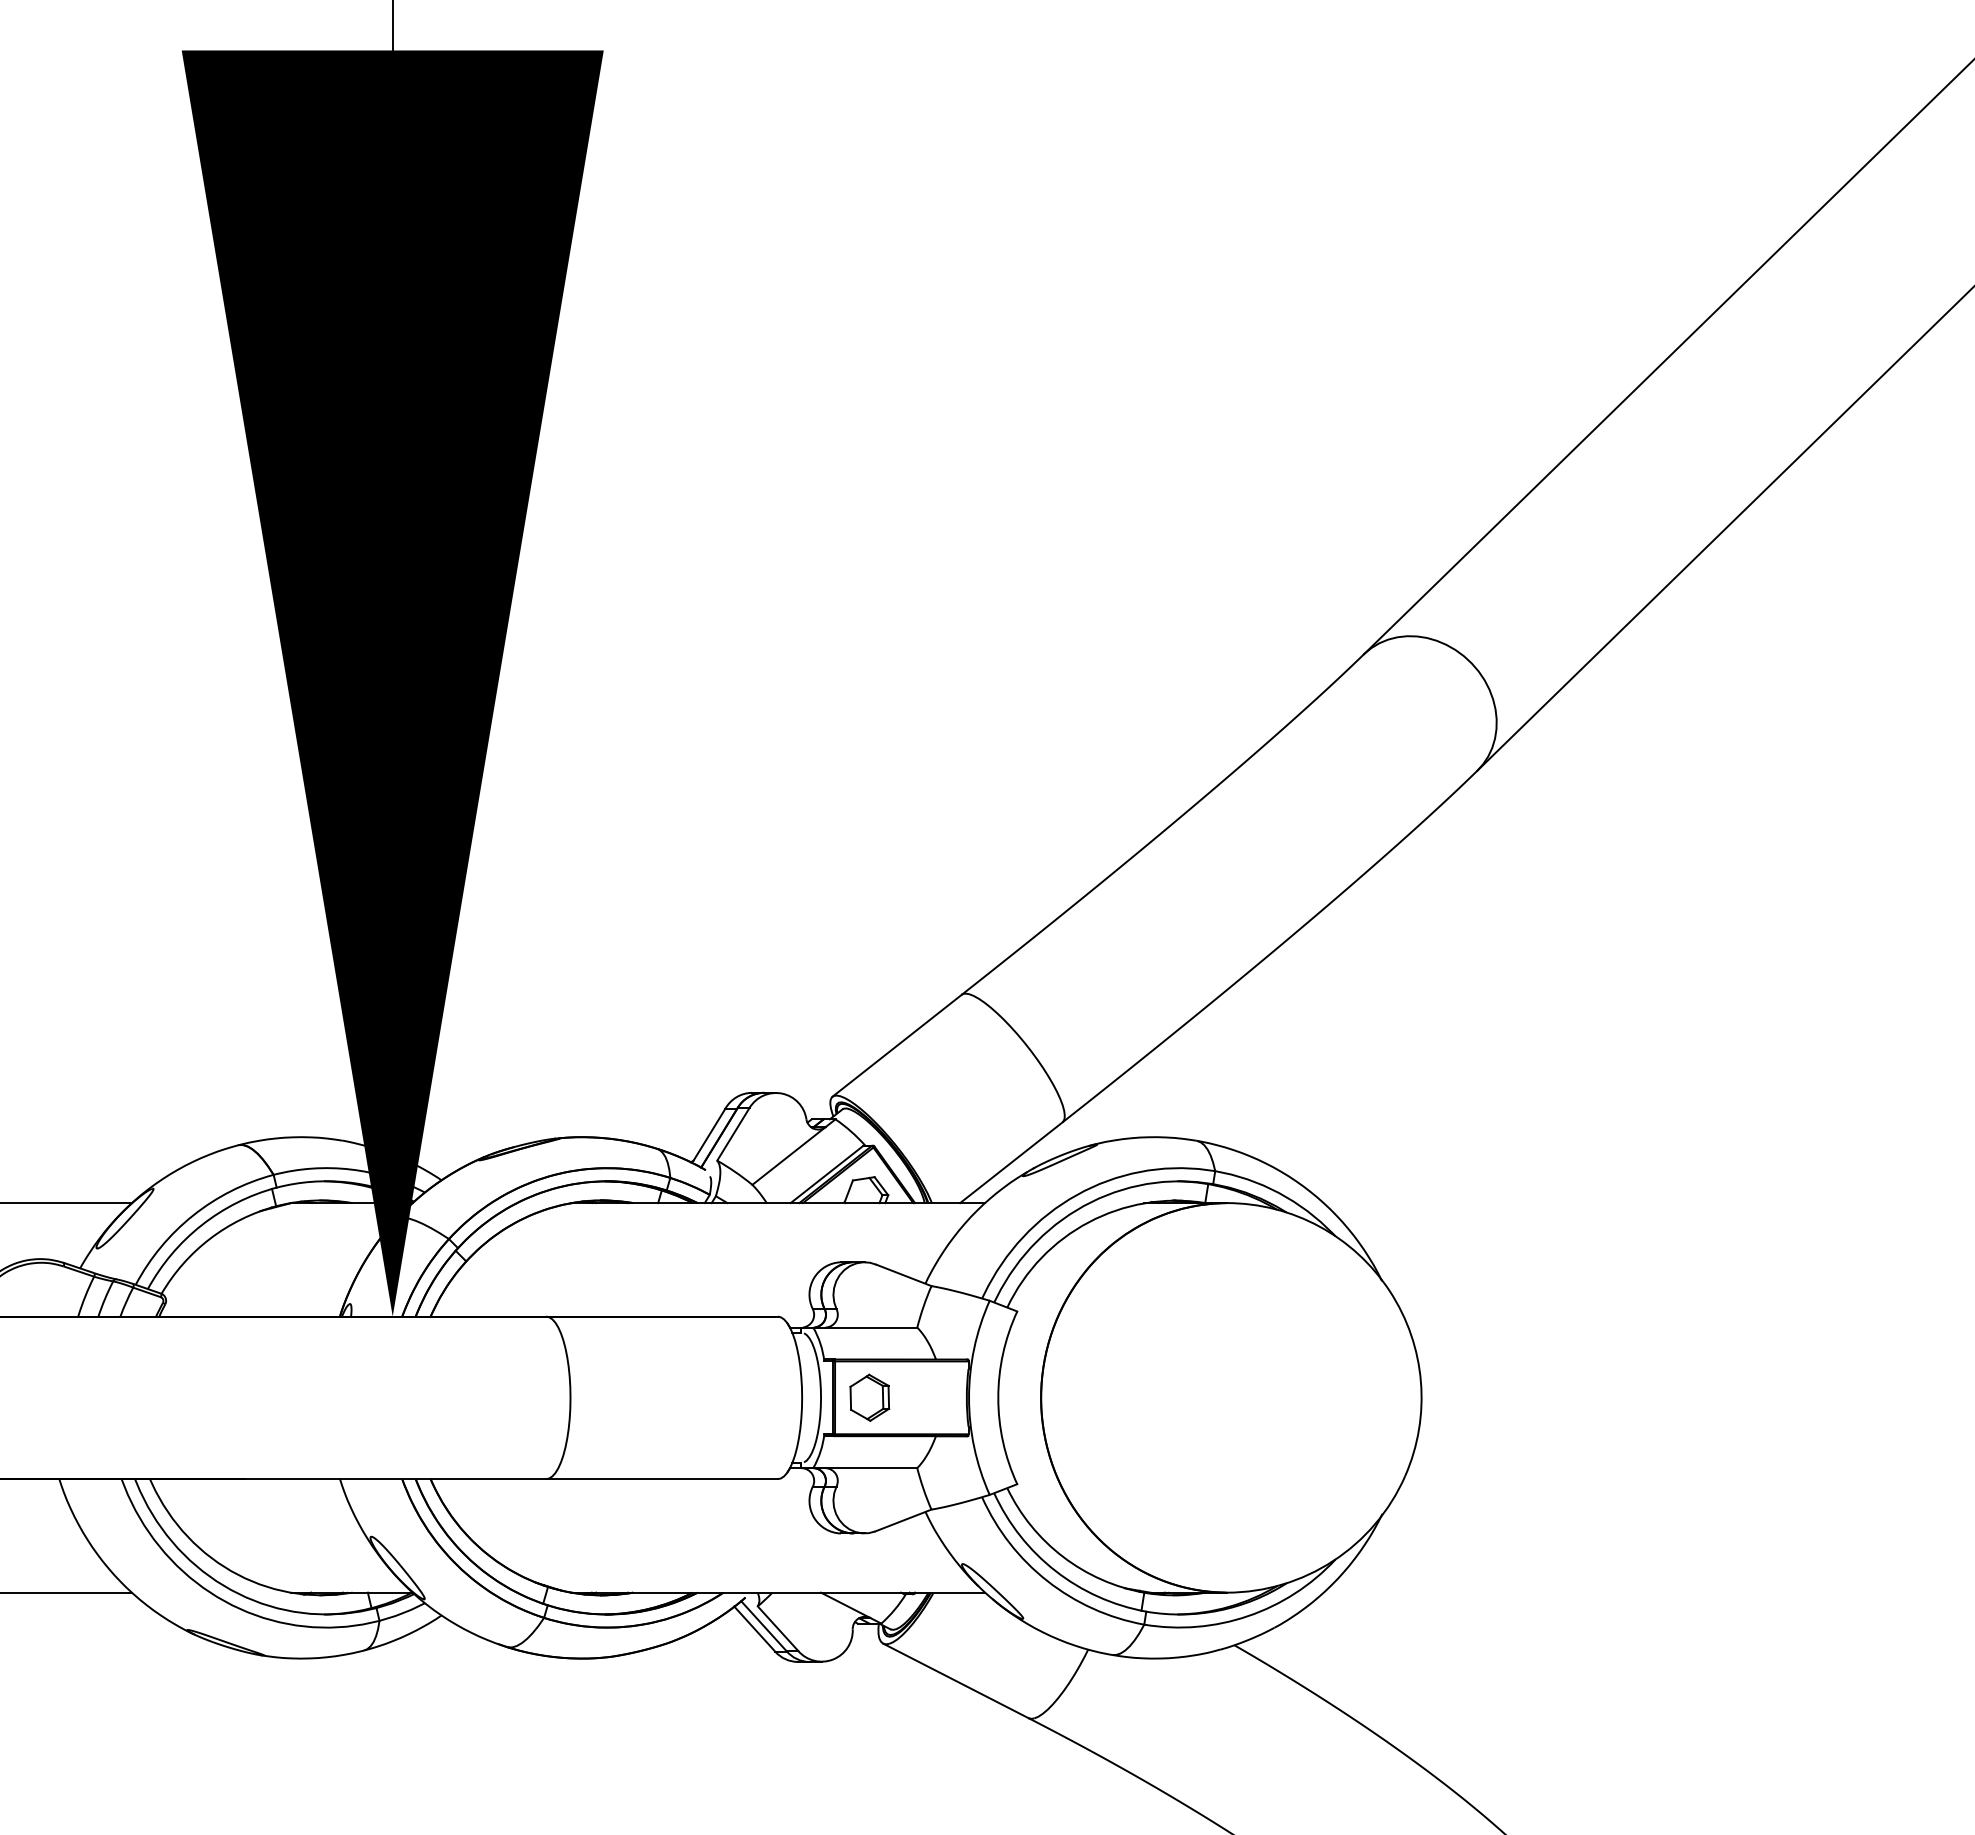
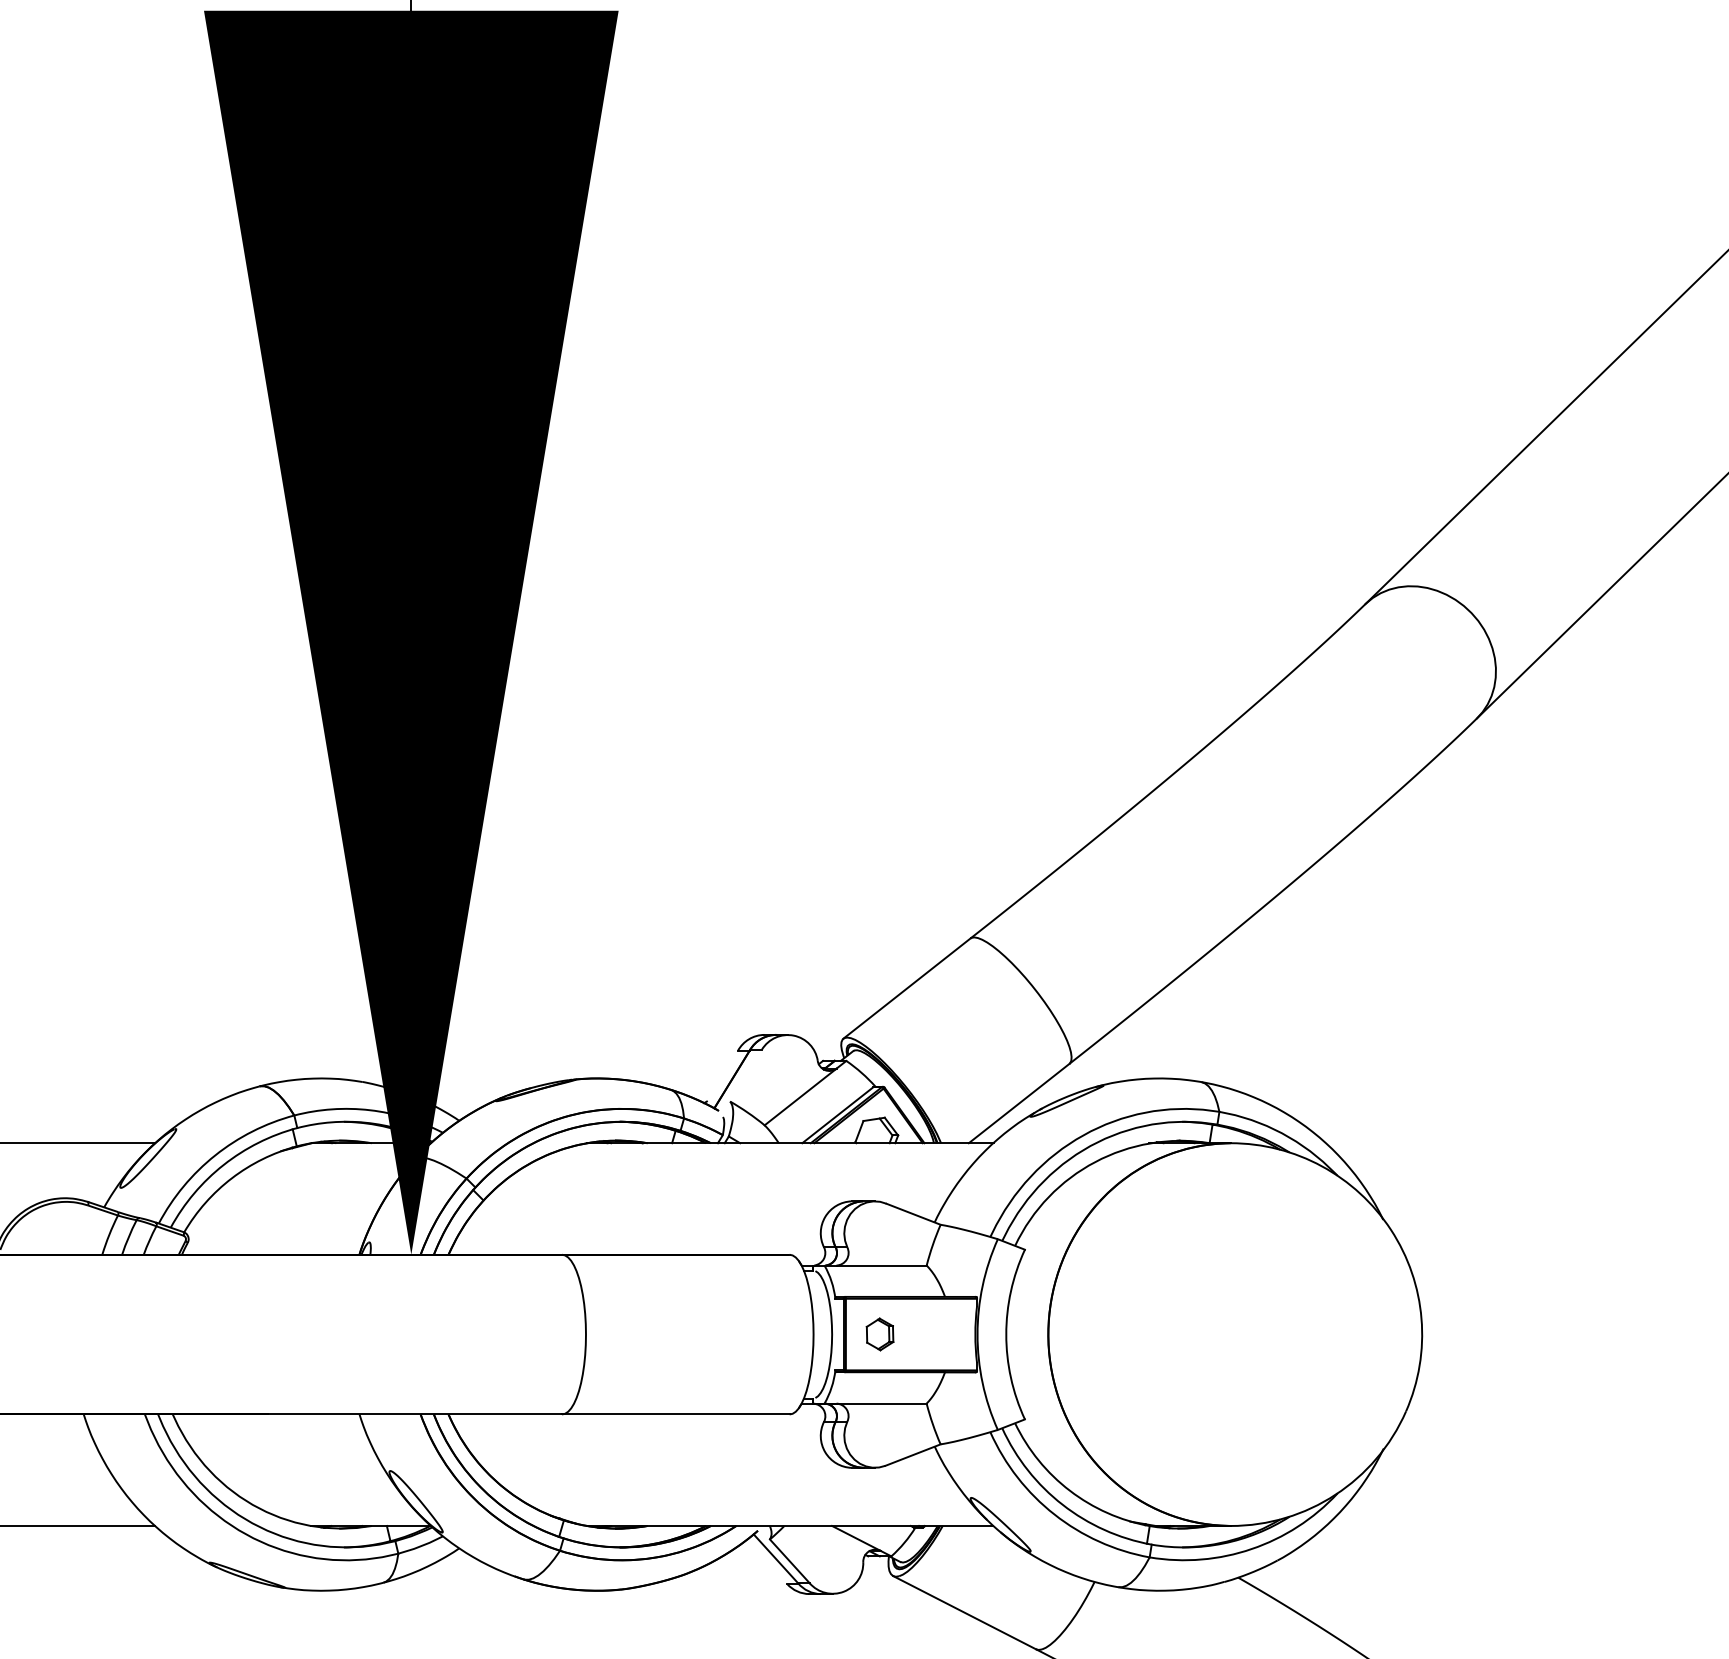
line: (733, 1133) -> (746, 1074), removed
line: (709, 1134) -> (722, 1075), removed
part: (869, 1397) -> (879, 1334), size x0.7
line: (754, 1628) -> (766, 1561), removed

